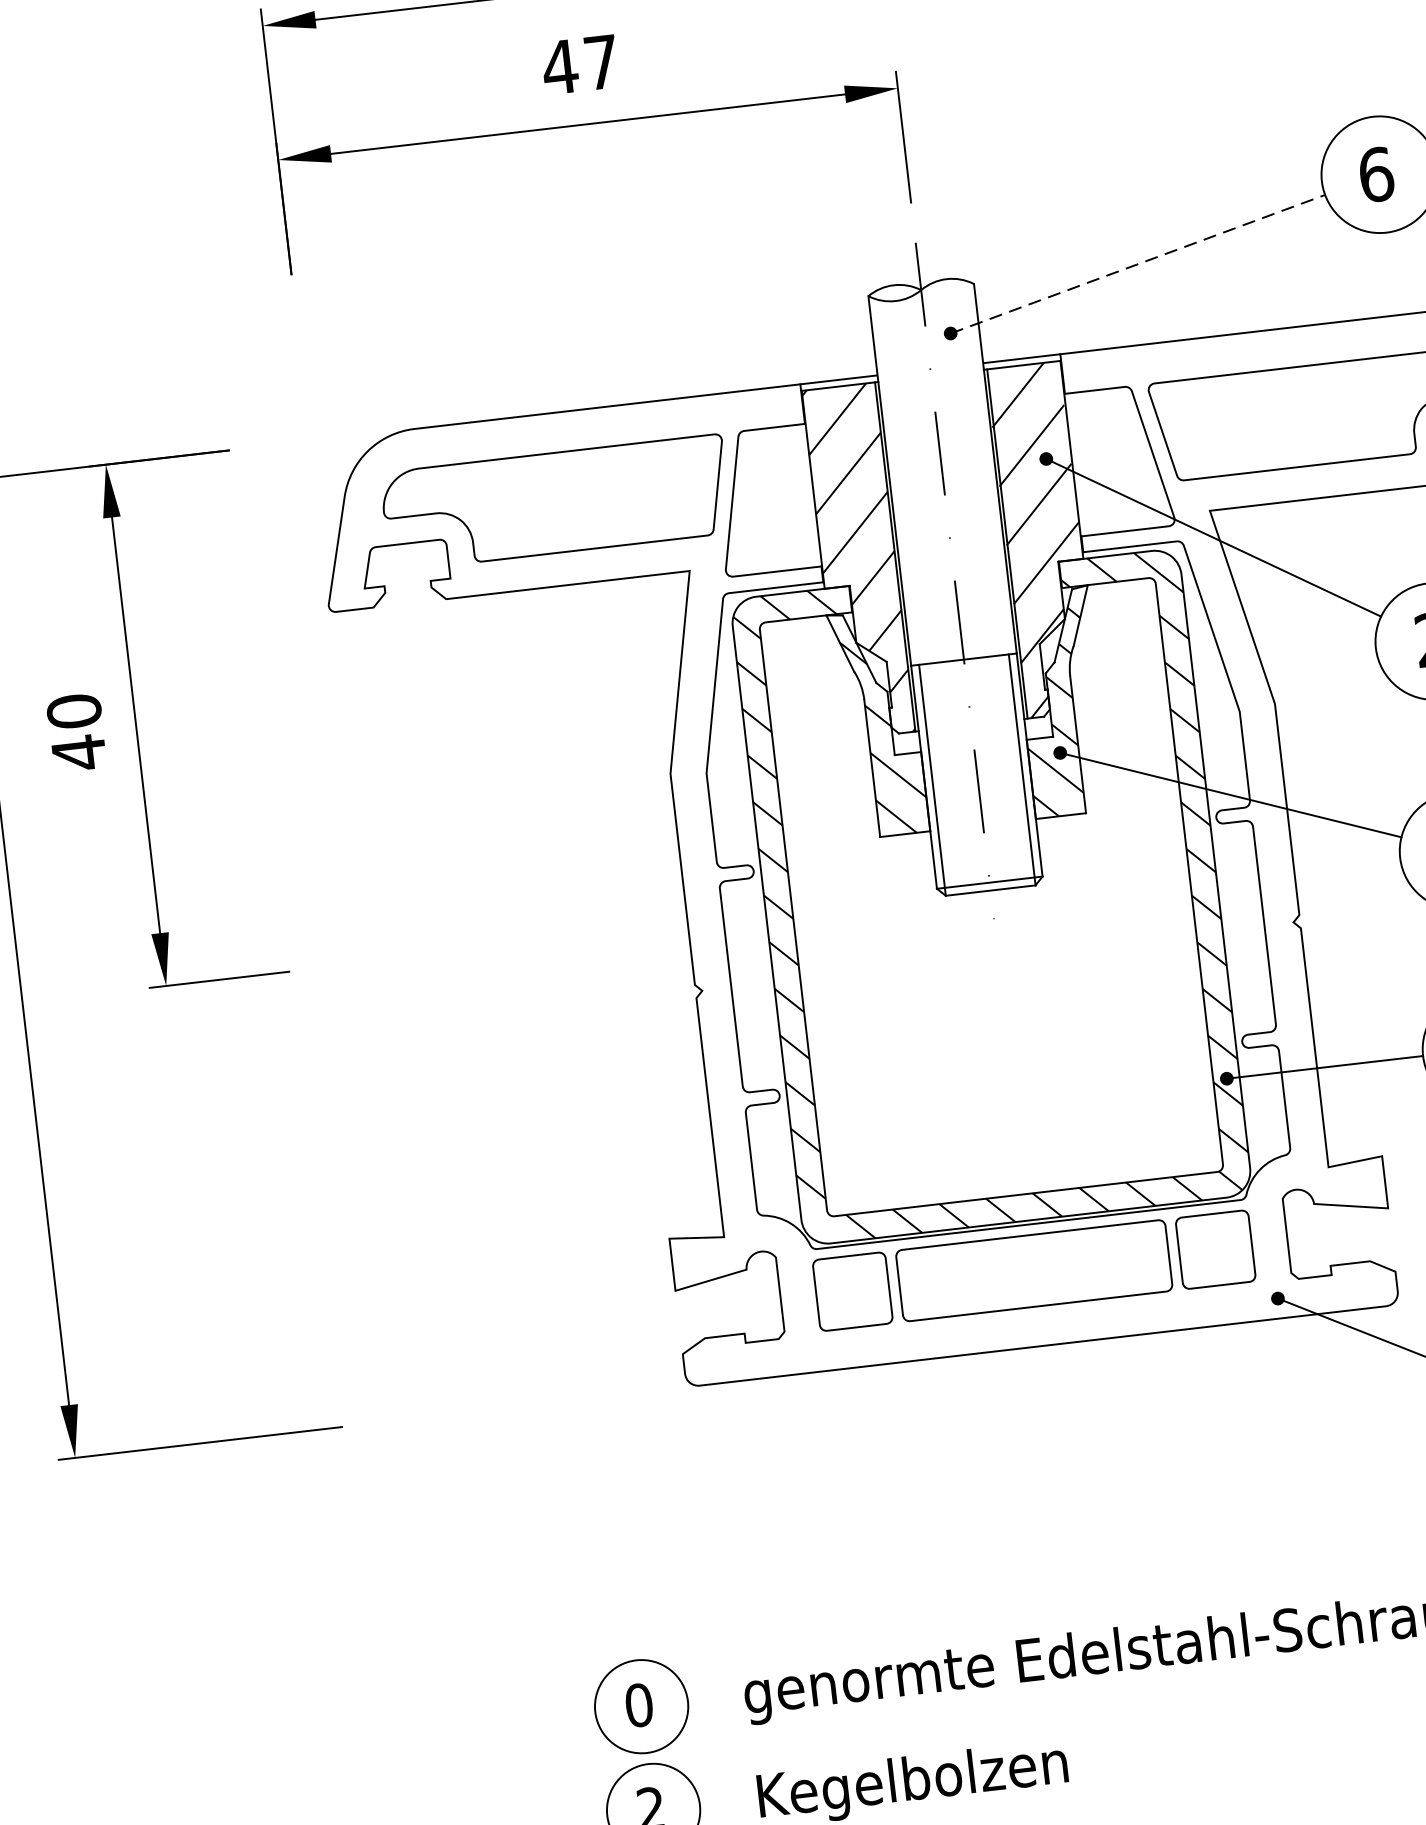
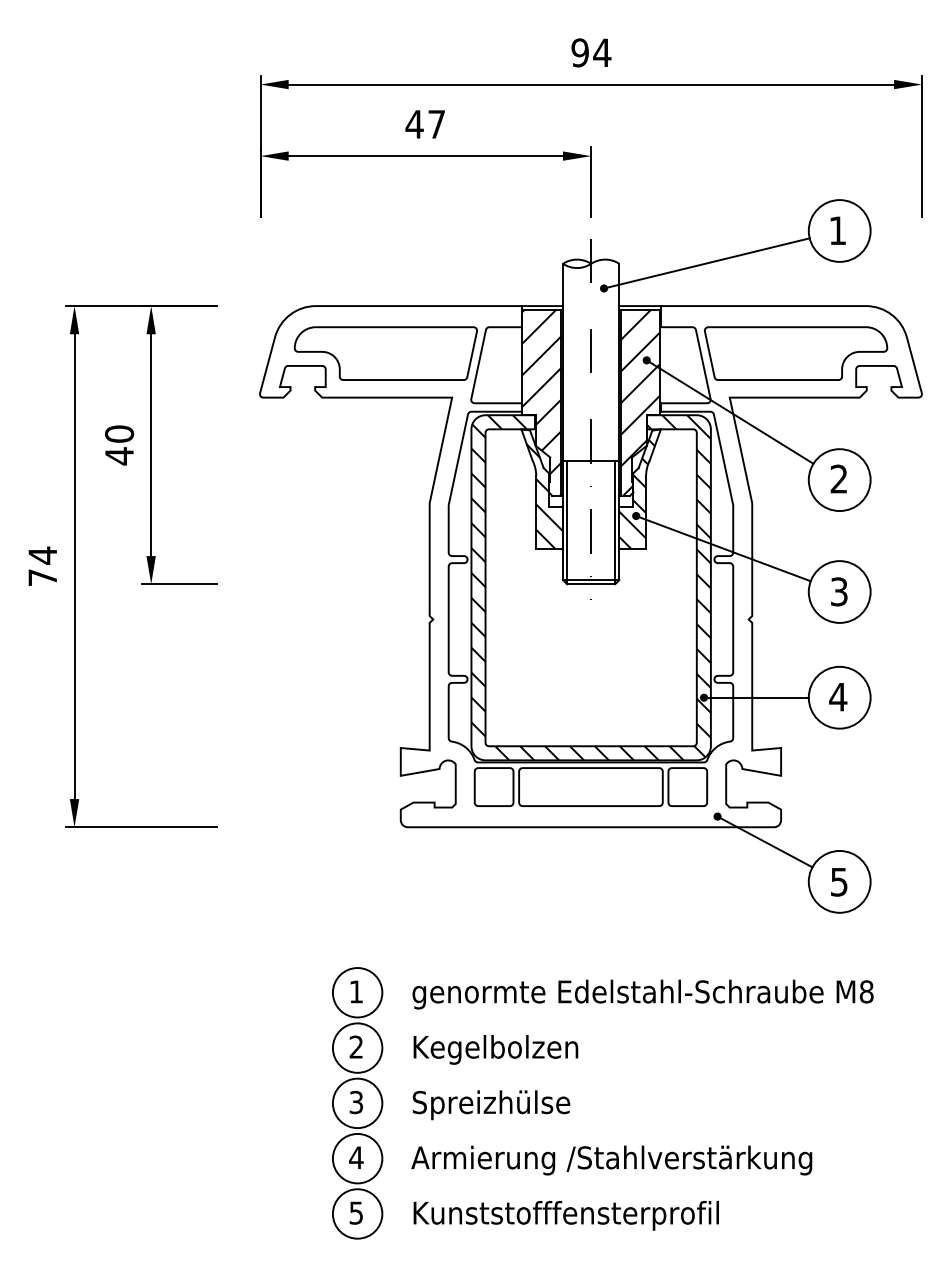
text: (1375, 174) -> (837, 230), 6 -> 1
line: (1137, 264) -> (706, 263), dashed -> solid
text: (639, 1704) -> (356, 991), 0 -> 1

